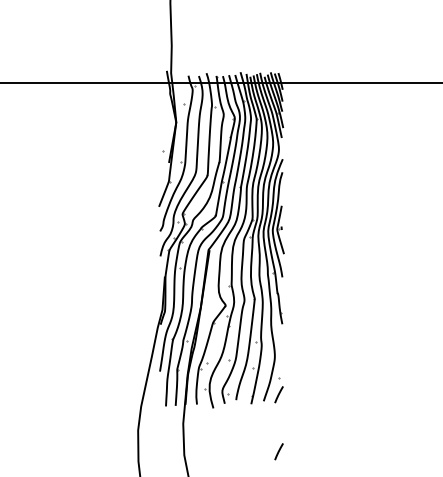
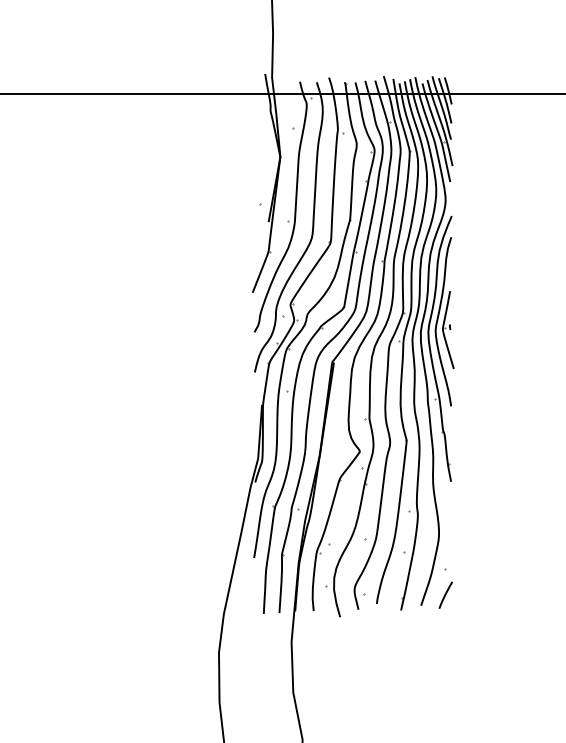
line: (278, 451) -> (444, 686), removed

